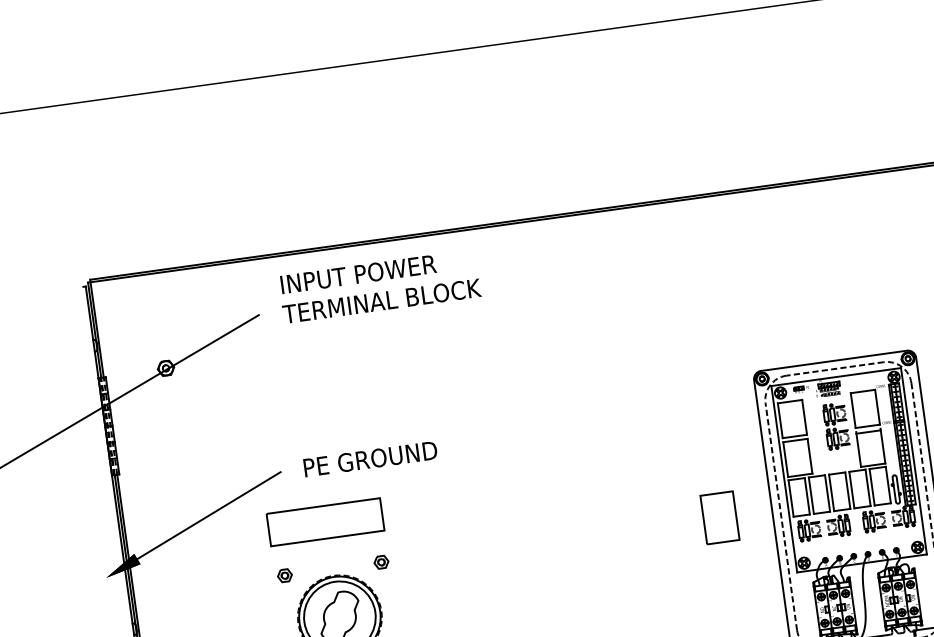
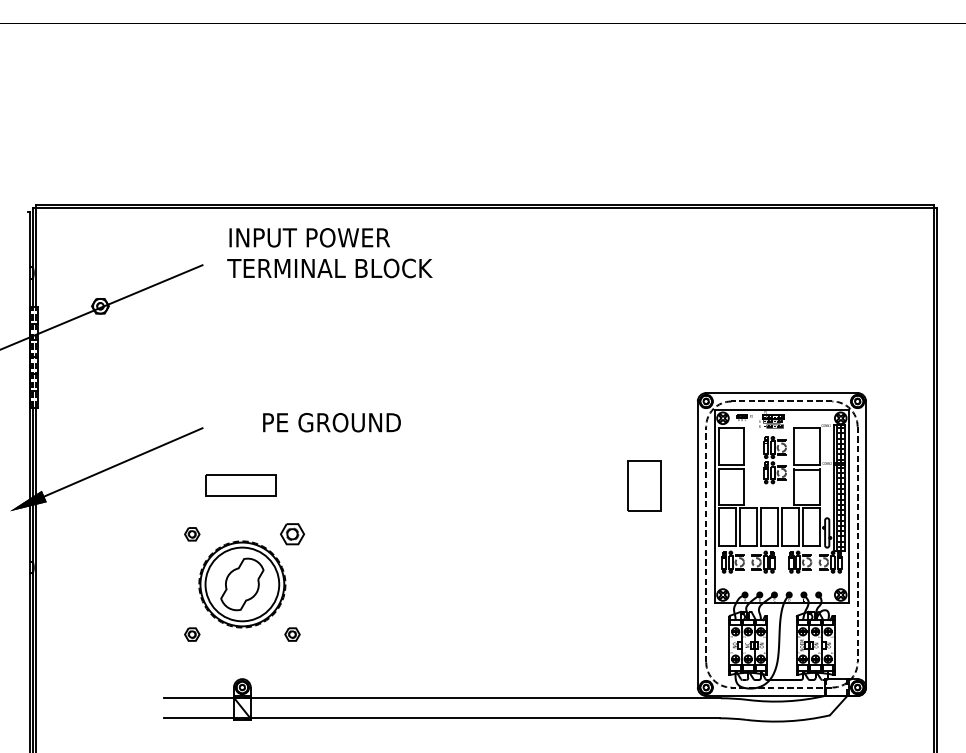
text: (370, 459) -> (331, 422), moved
part: (719, 517) -> (644, 485), moved
part: (324, 522) -> (240, 485), size x0.6
part: (381, 562) -> (292, 534), size x1.6

